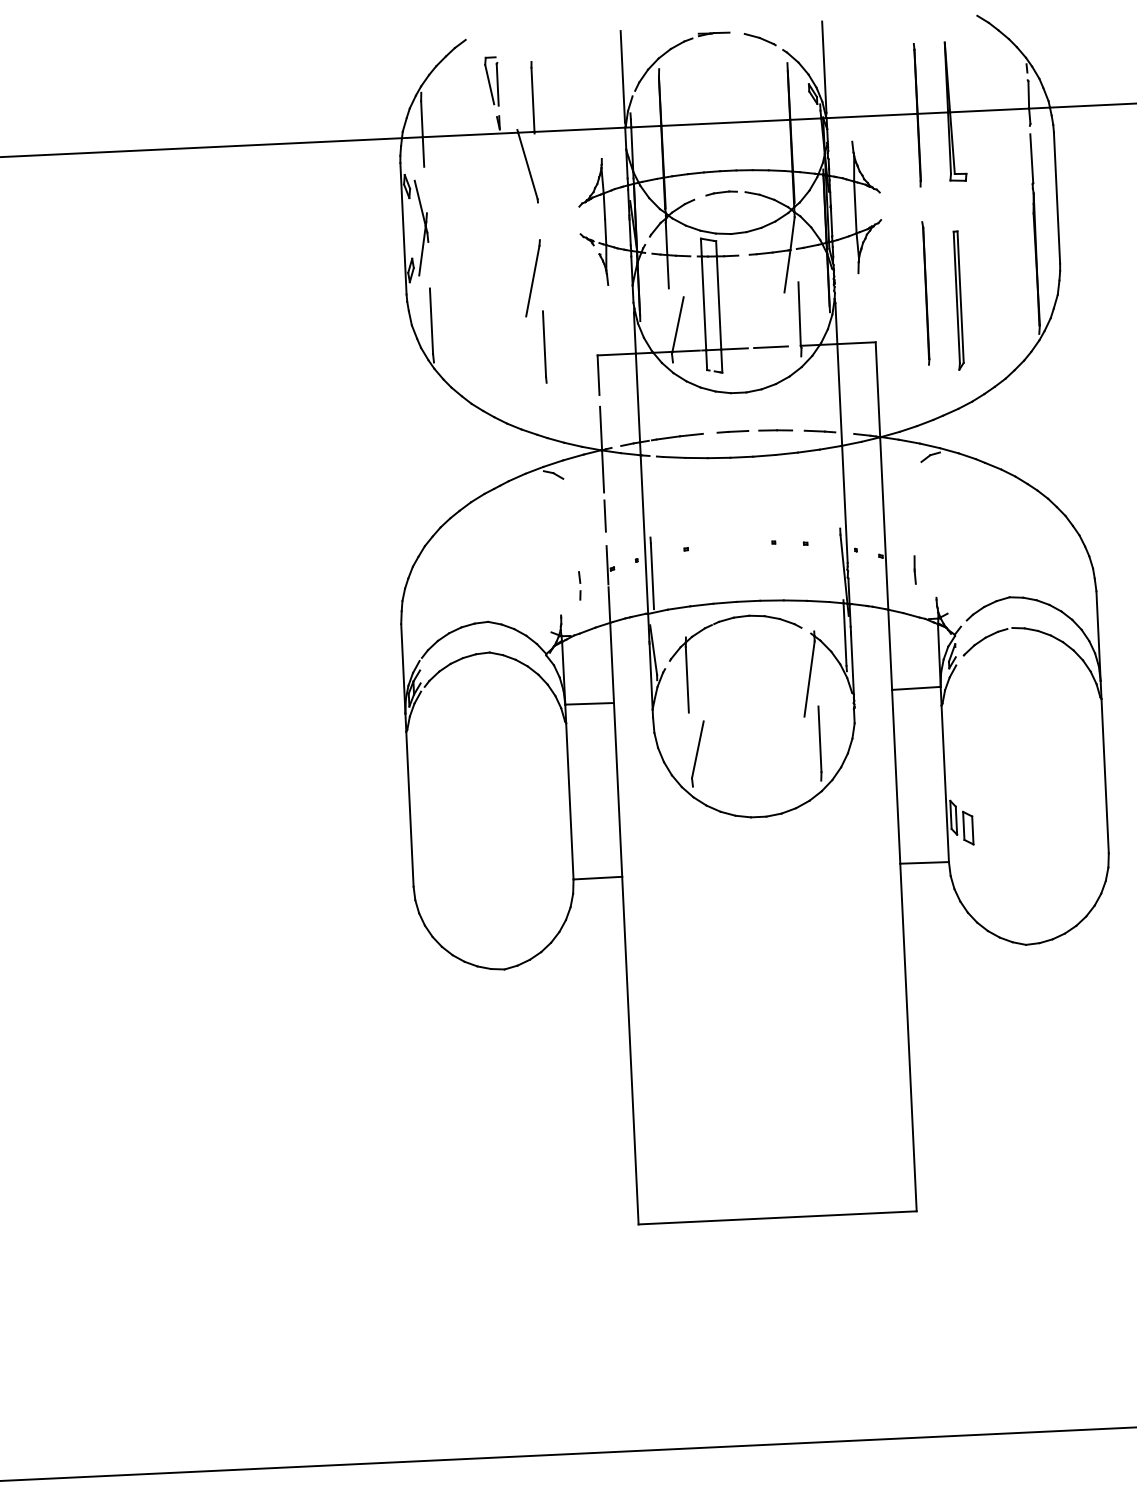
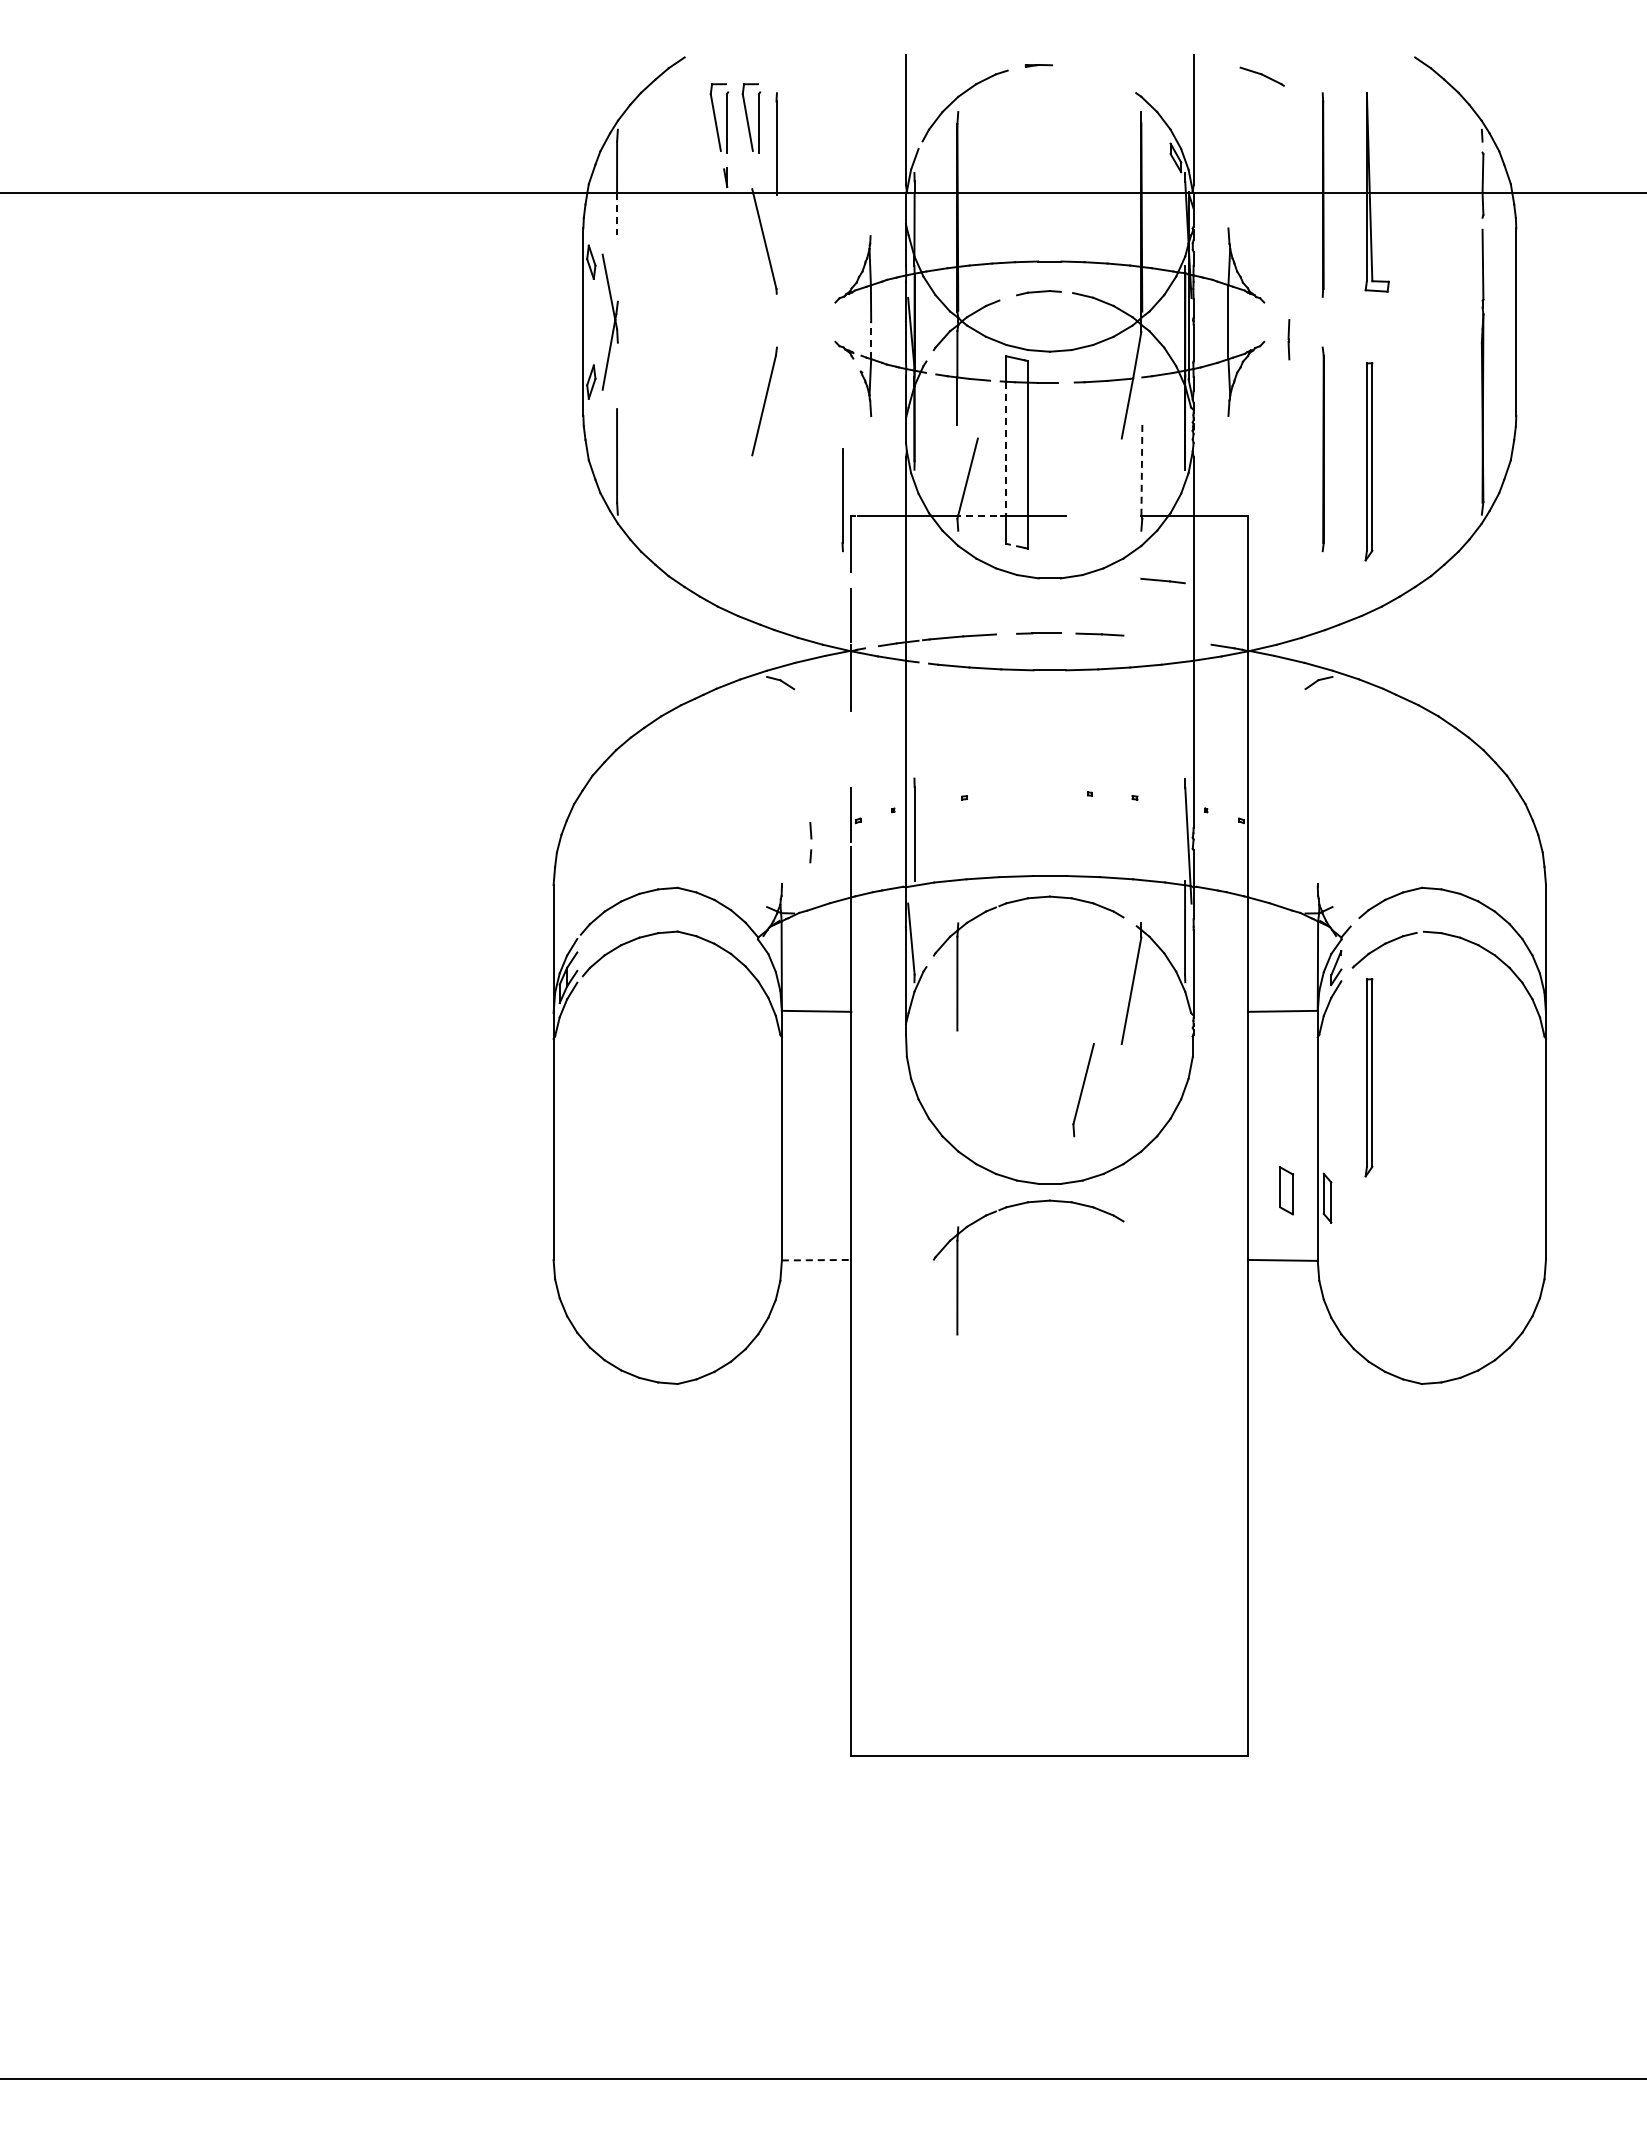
part: (713, 33) -> (1038, 65), size x0.6
part: (759, 39) -> (1261, 76), moved
part: (514, 80) -> (751, 118), added
line: (423, 152) -> (617, 214), solid -> dashed
line: (605, 232) -> (871, 340), solid -> dashed
line: (704, 303) -> (1006, 448), solid -> dashed
line: (799, 314) -> (1141, 470), solid -> dashed
line: (544, 347) -> (842, 500), moved
line: (770, 347) -> (1098, 515), removed
line: (685, 351) -> (977, 515), solid -> dashed
line: (819, 431) -> (1162, 581), moved
line: (604, 515) -> (850, 744), removed
line: (914, 569) -> (1288, 339), moved
part: (978, 731) -> (1368, 1077), added
line: (819, 743) -> (1141, 1083), removed
part: (697, 754) -> (1083, 1090), moved
part: (968, 827) -> (1286, 1190), moved
part: (732, 834) -> (1011, 1207), added
line: (597, 878) -> (816, 1260), solid -> dashed

